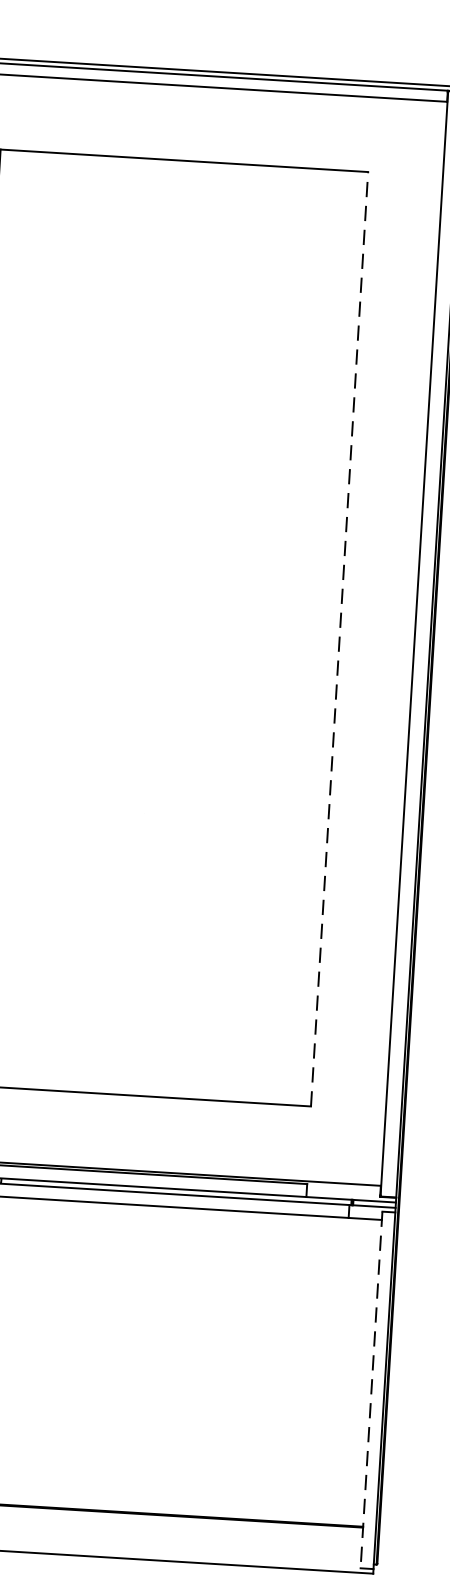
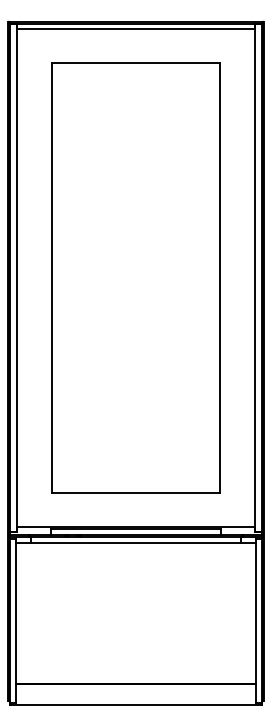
line: (339, 639) -> (220, 278), dashed -> solid
line: (372, 1390) -> (256, 621), dashed -> solid

